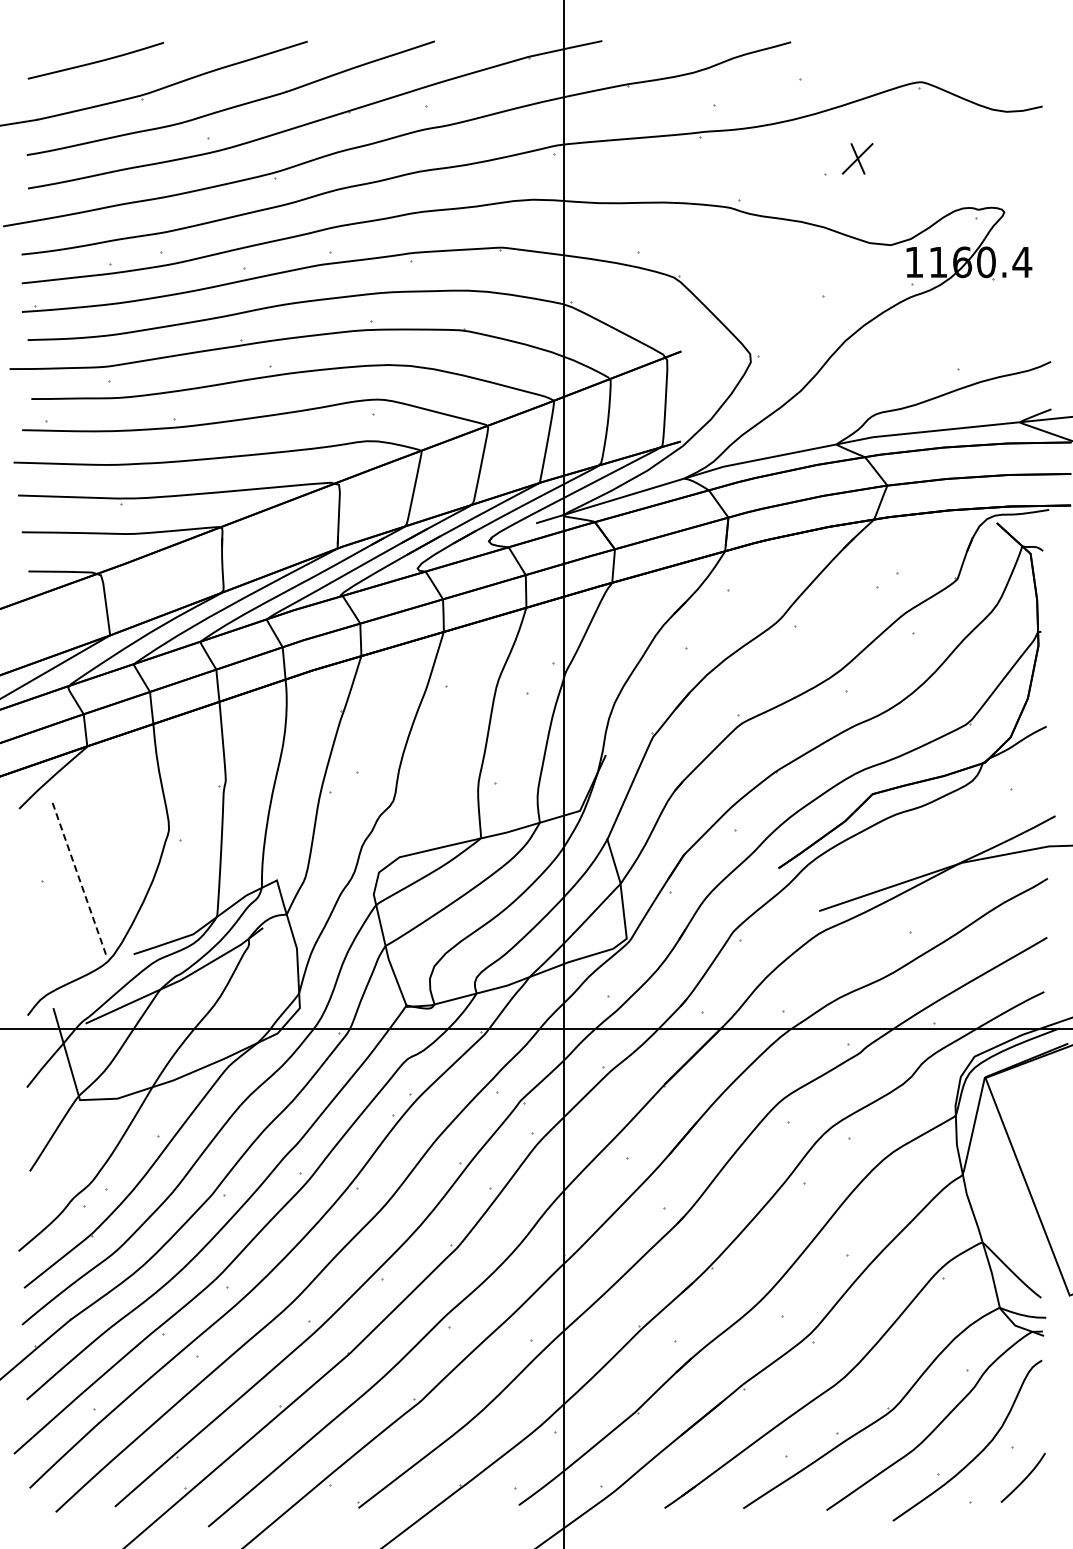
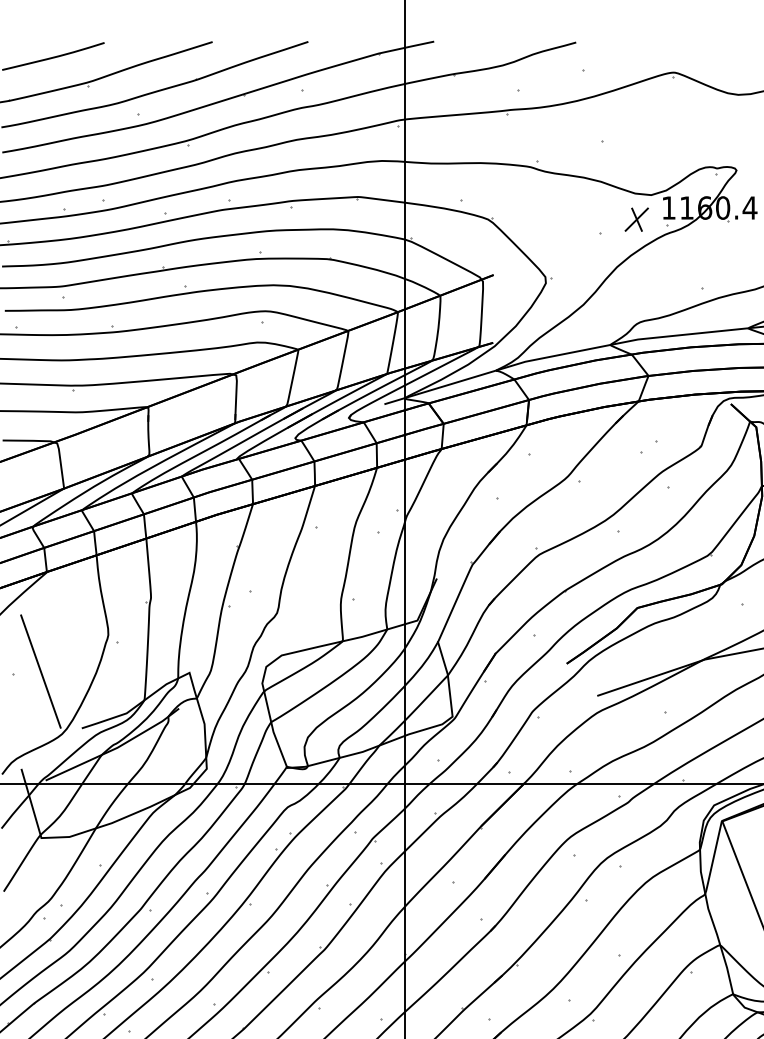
part: (857, 158) -> (636, 219), moved
line: (79, 879) -> (41, 672), dashed -> solid

